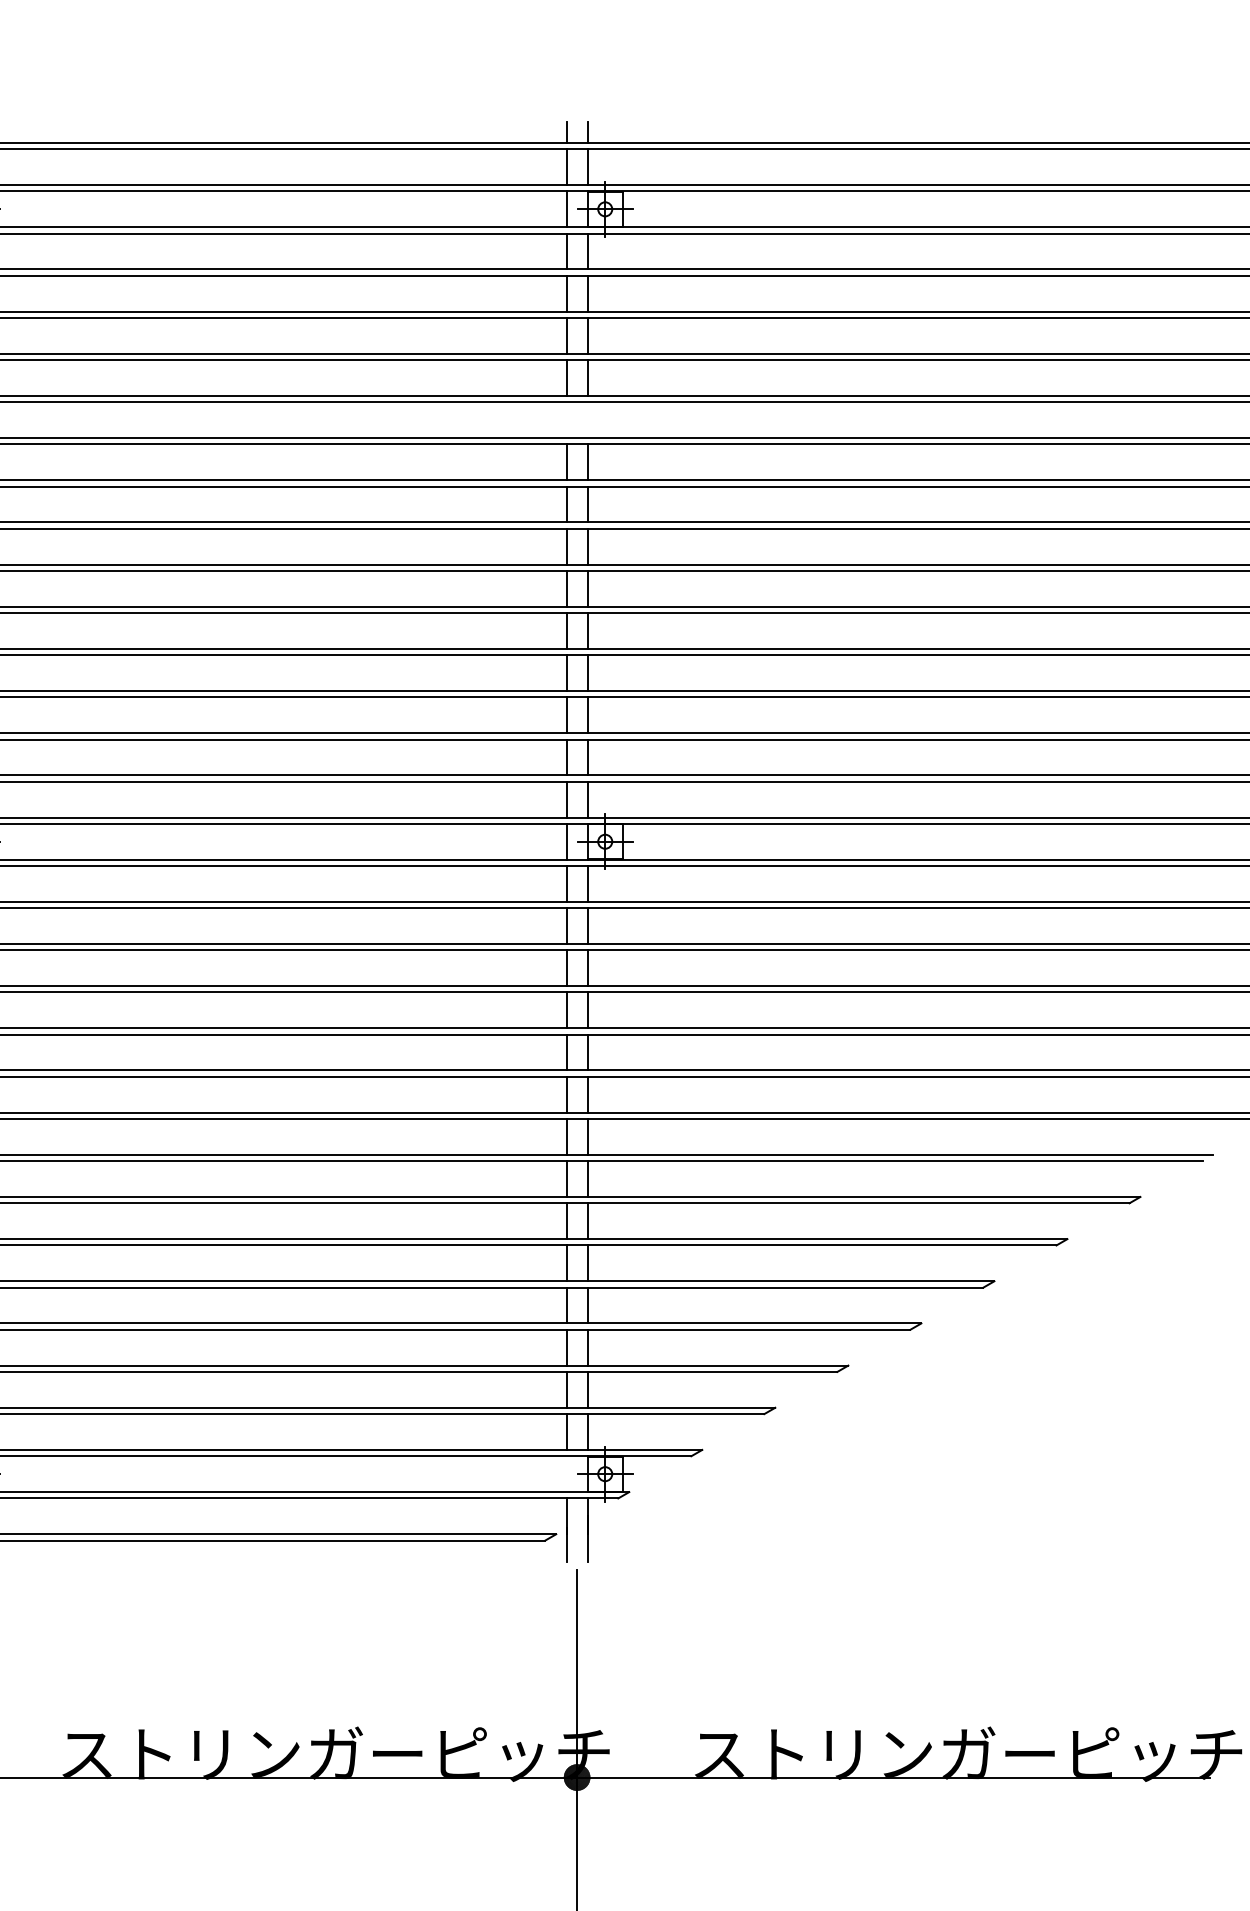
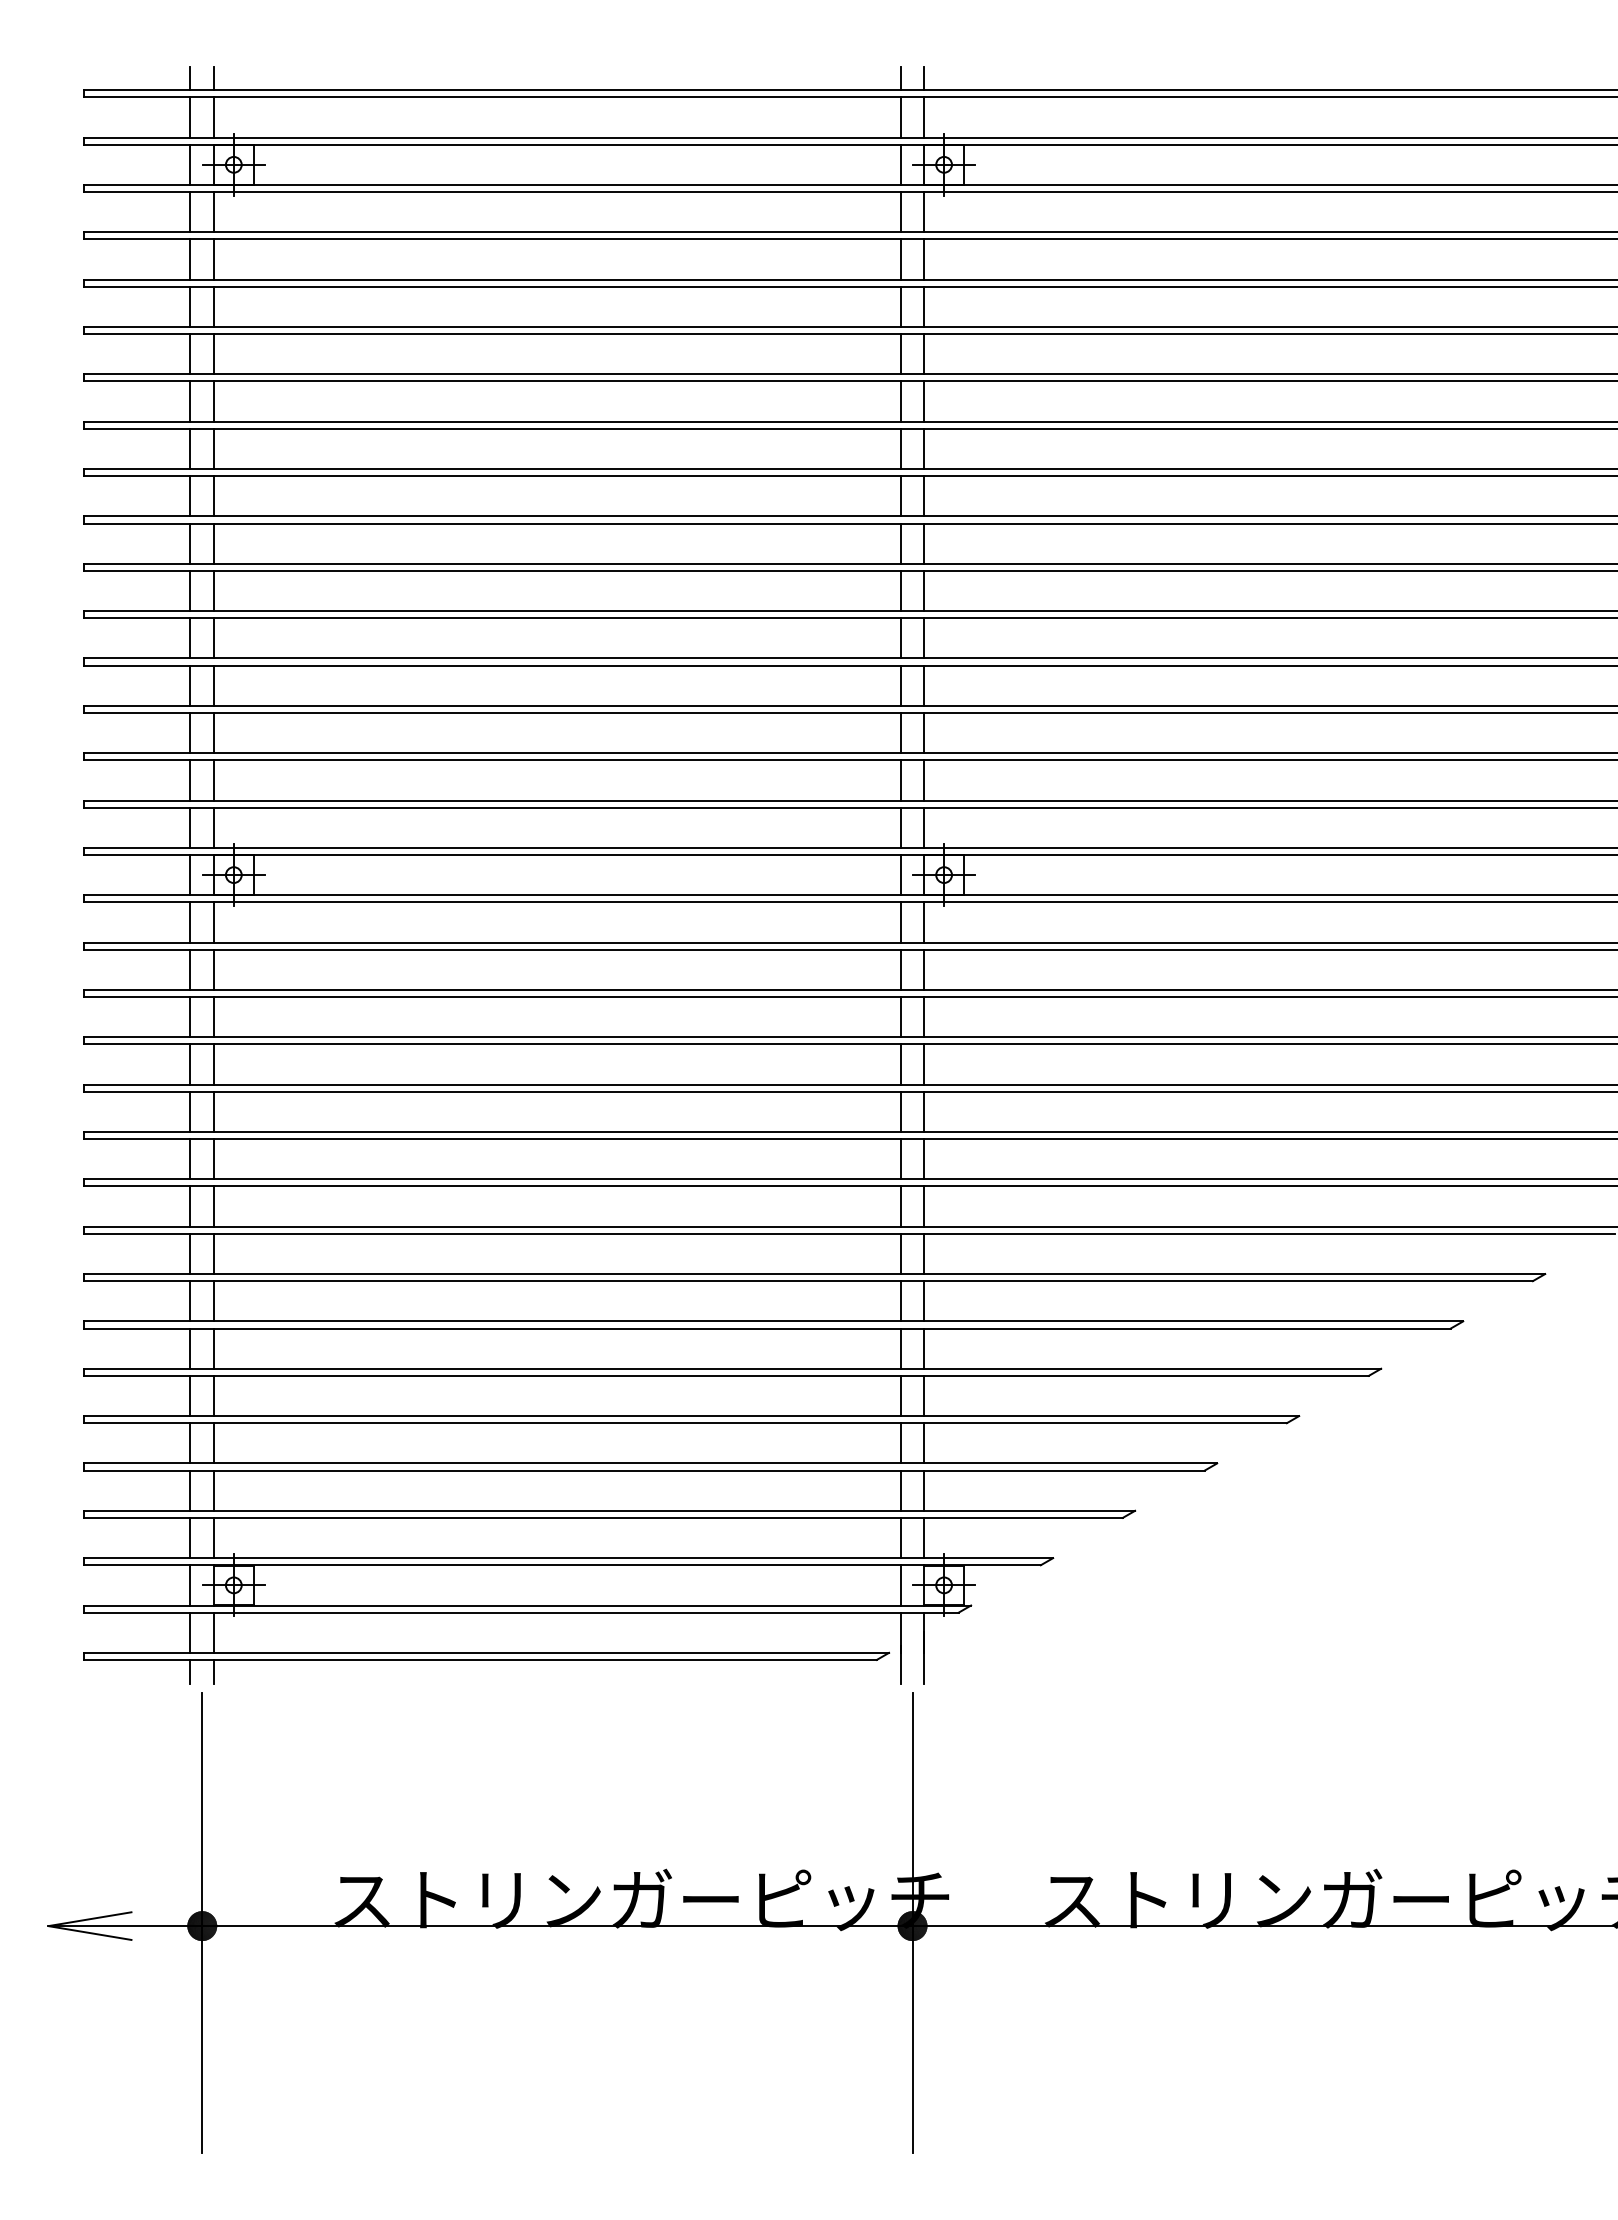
line: (566, 420) -> (900, 401), added
line: (587, 420) -> (924, 401), added
line: (566, 1474) -> (900, 1585), added

